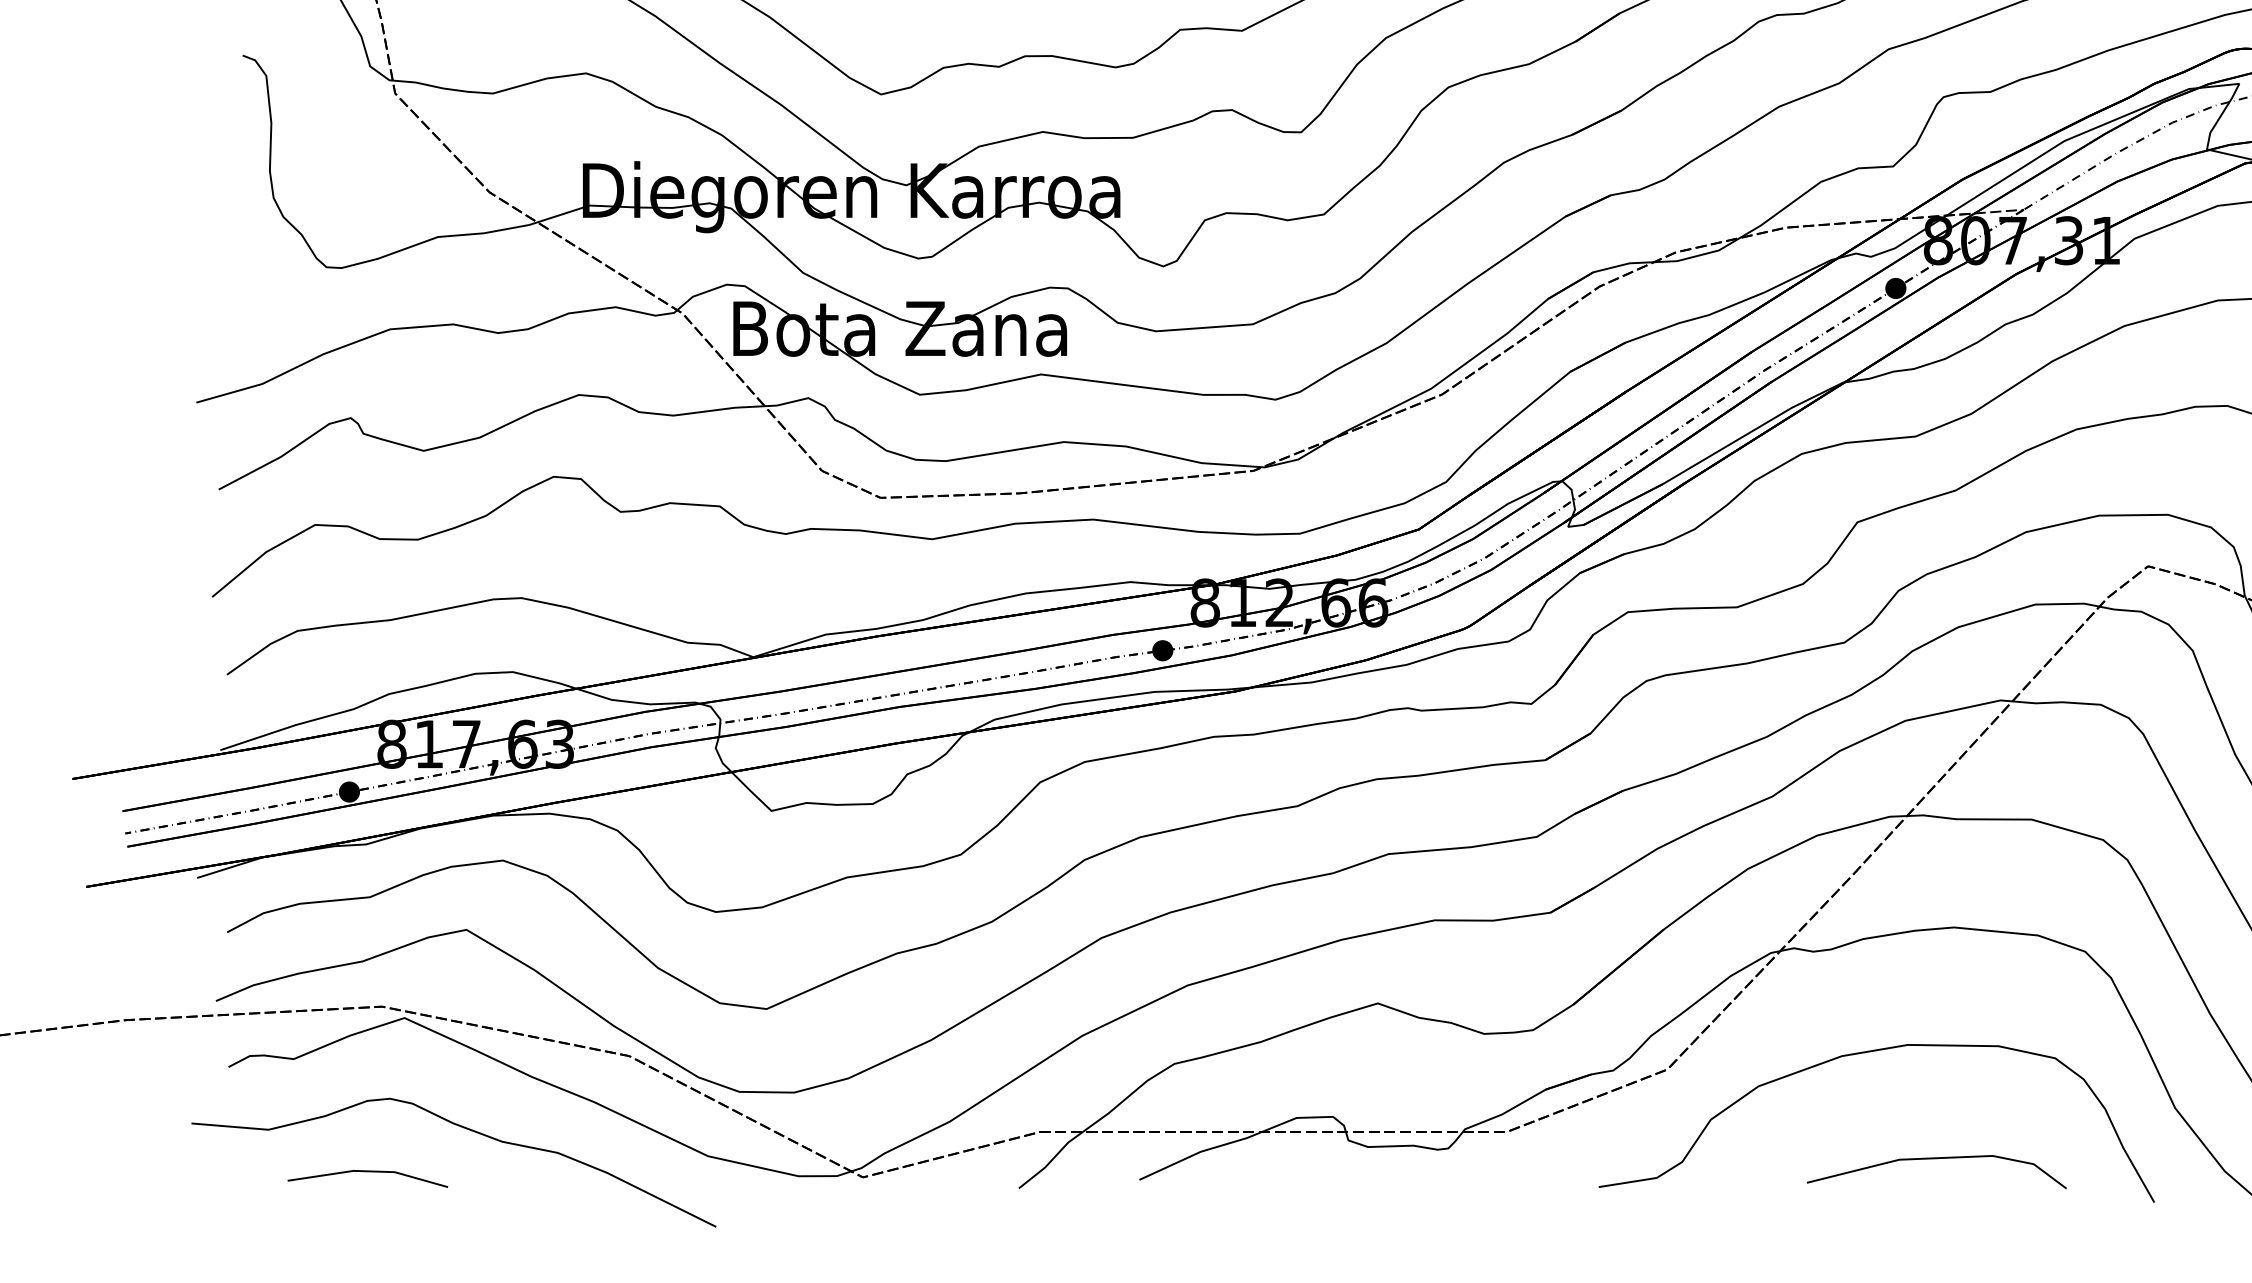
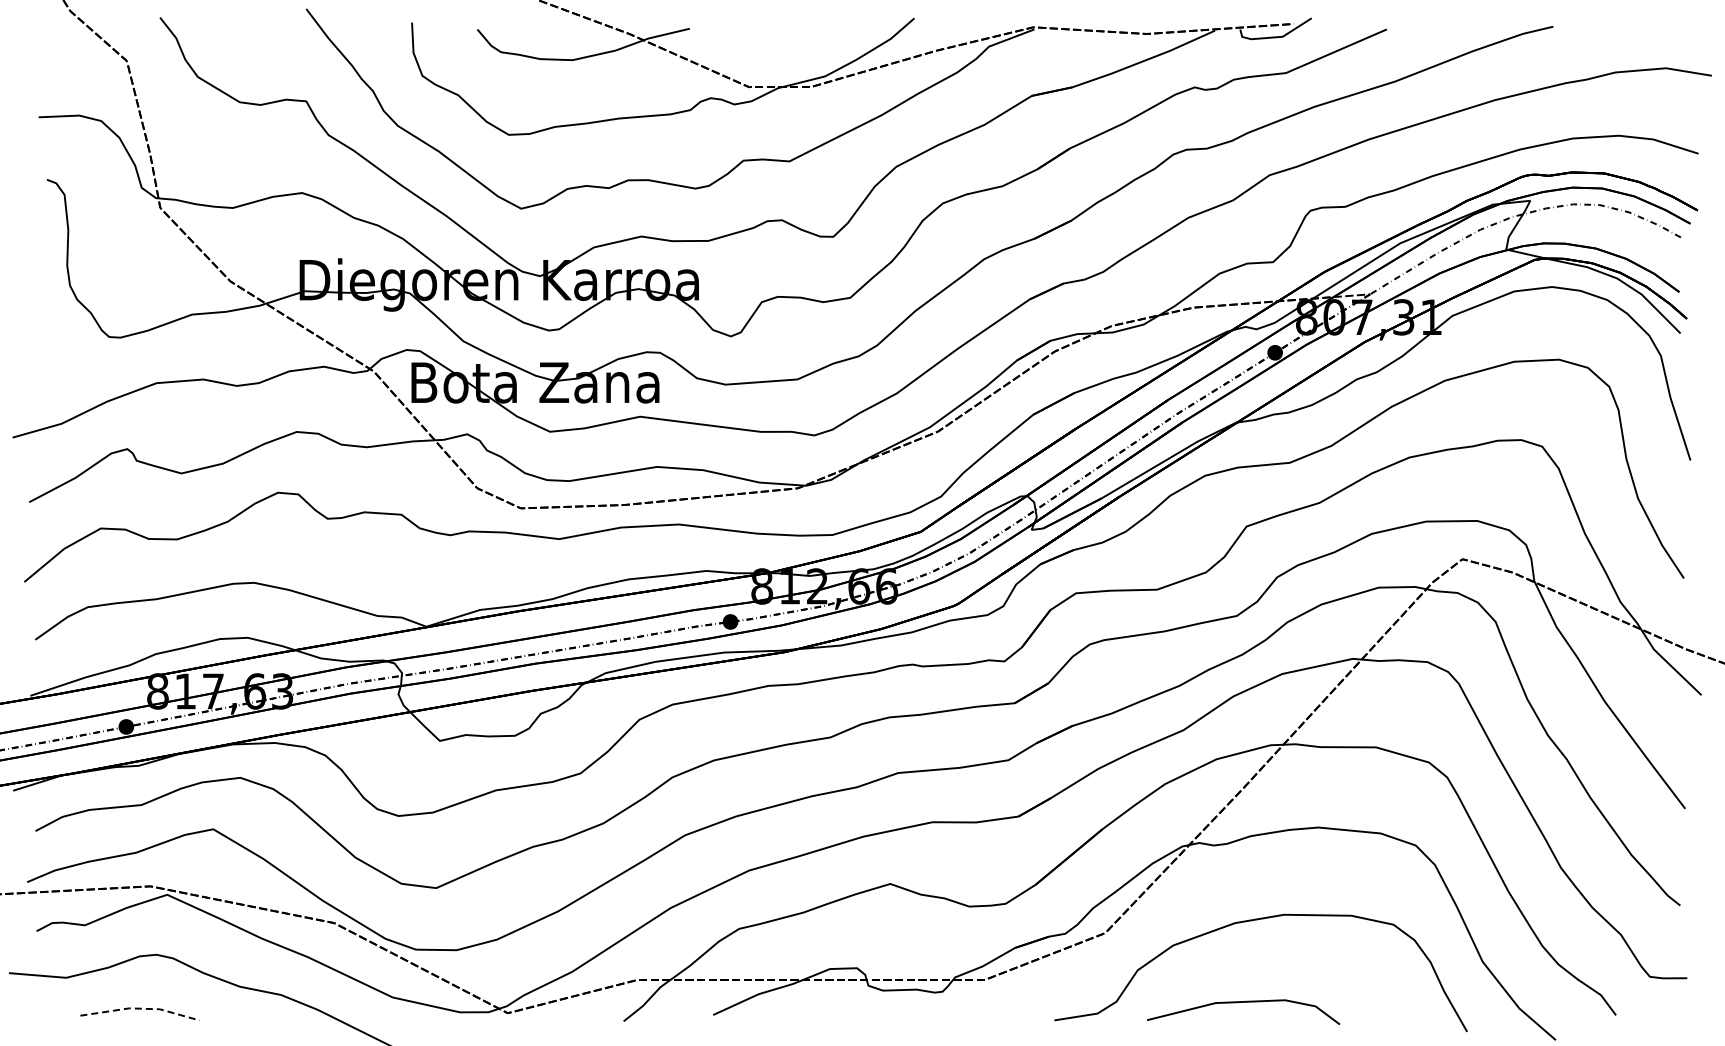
line: (1936, 1158) -> (1243, 1002), moved
line: (369, 1171) -> (141, 1008), solid -> dashed

